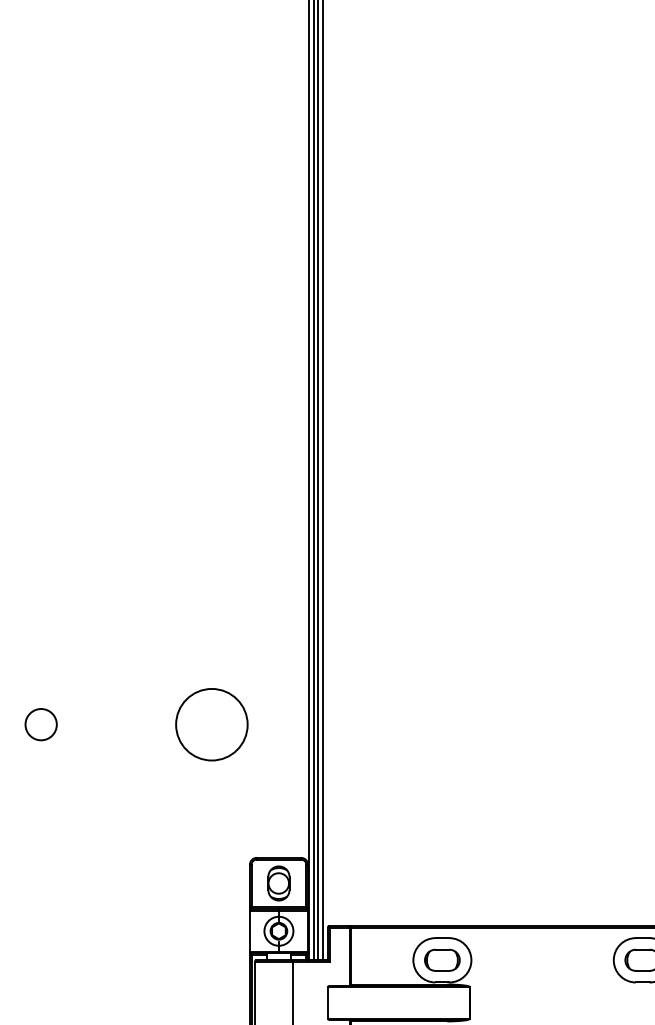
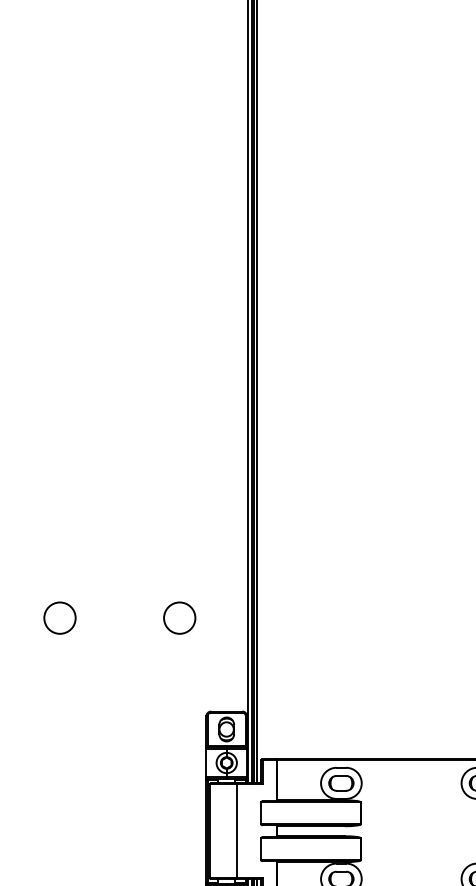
circle: (40, 723) -> (59, 617), size x1.43
circle: (211, 723) -> (179, 617), size x0.62

